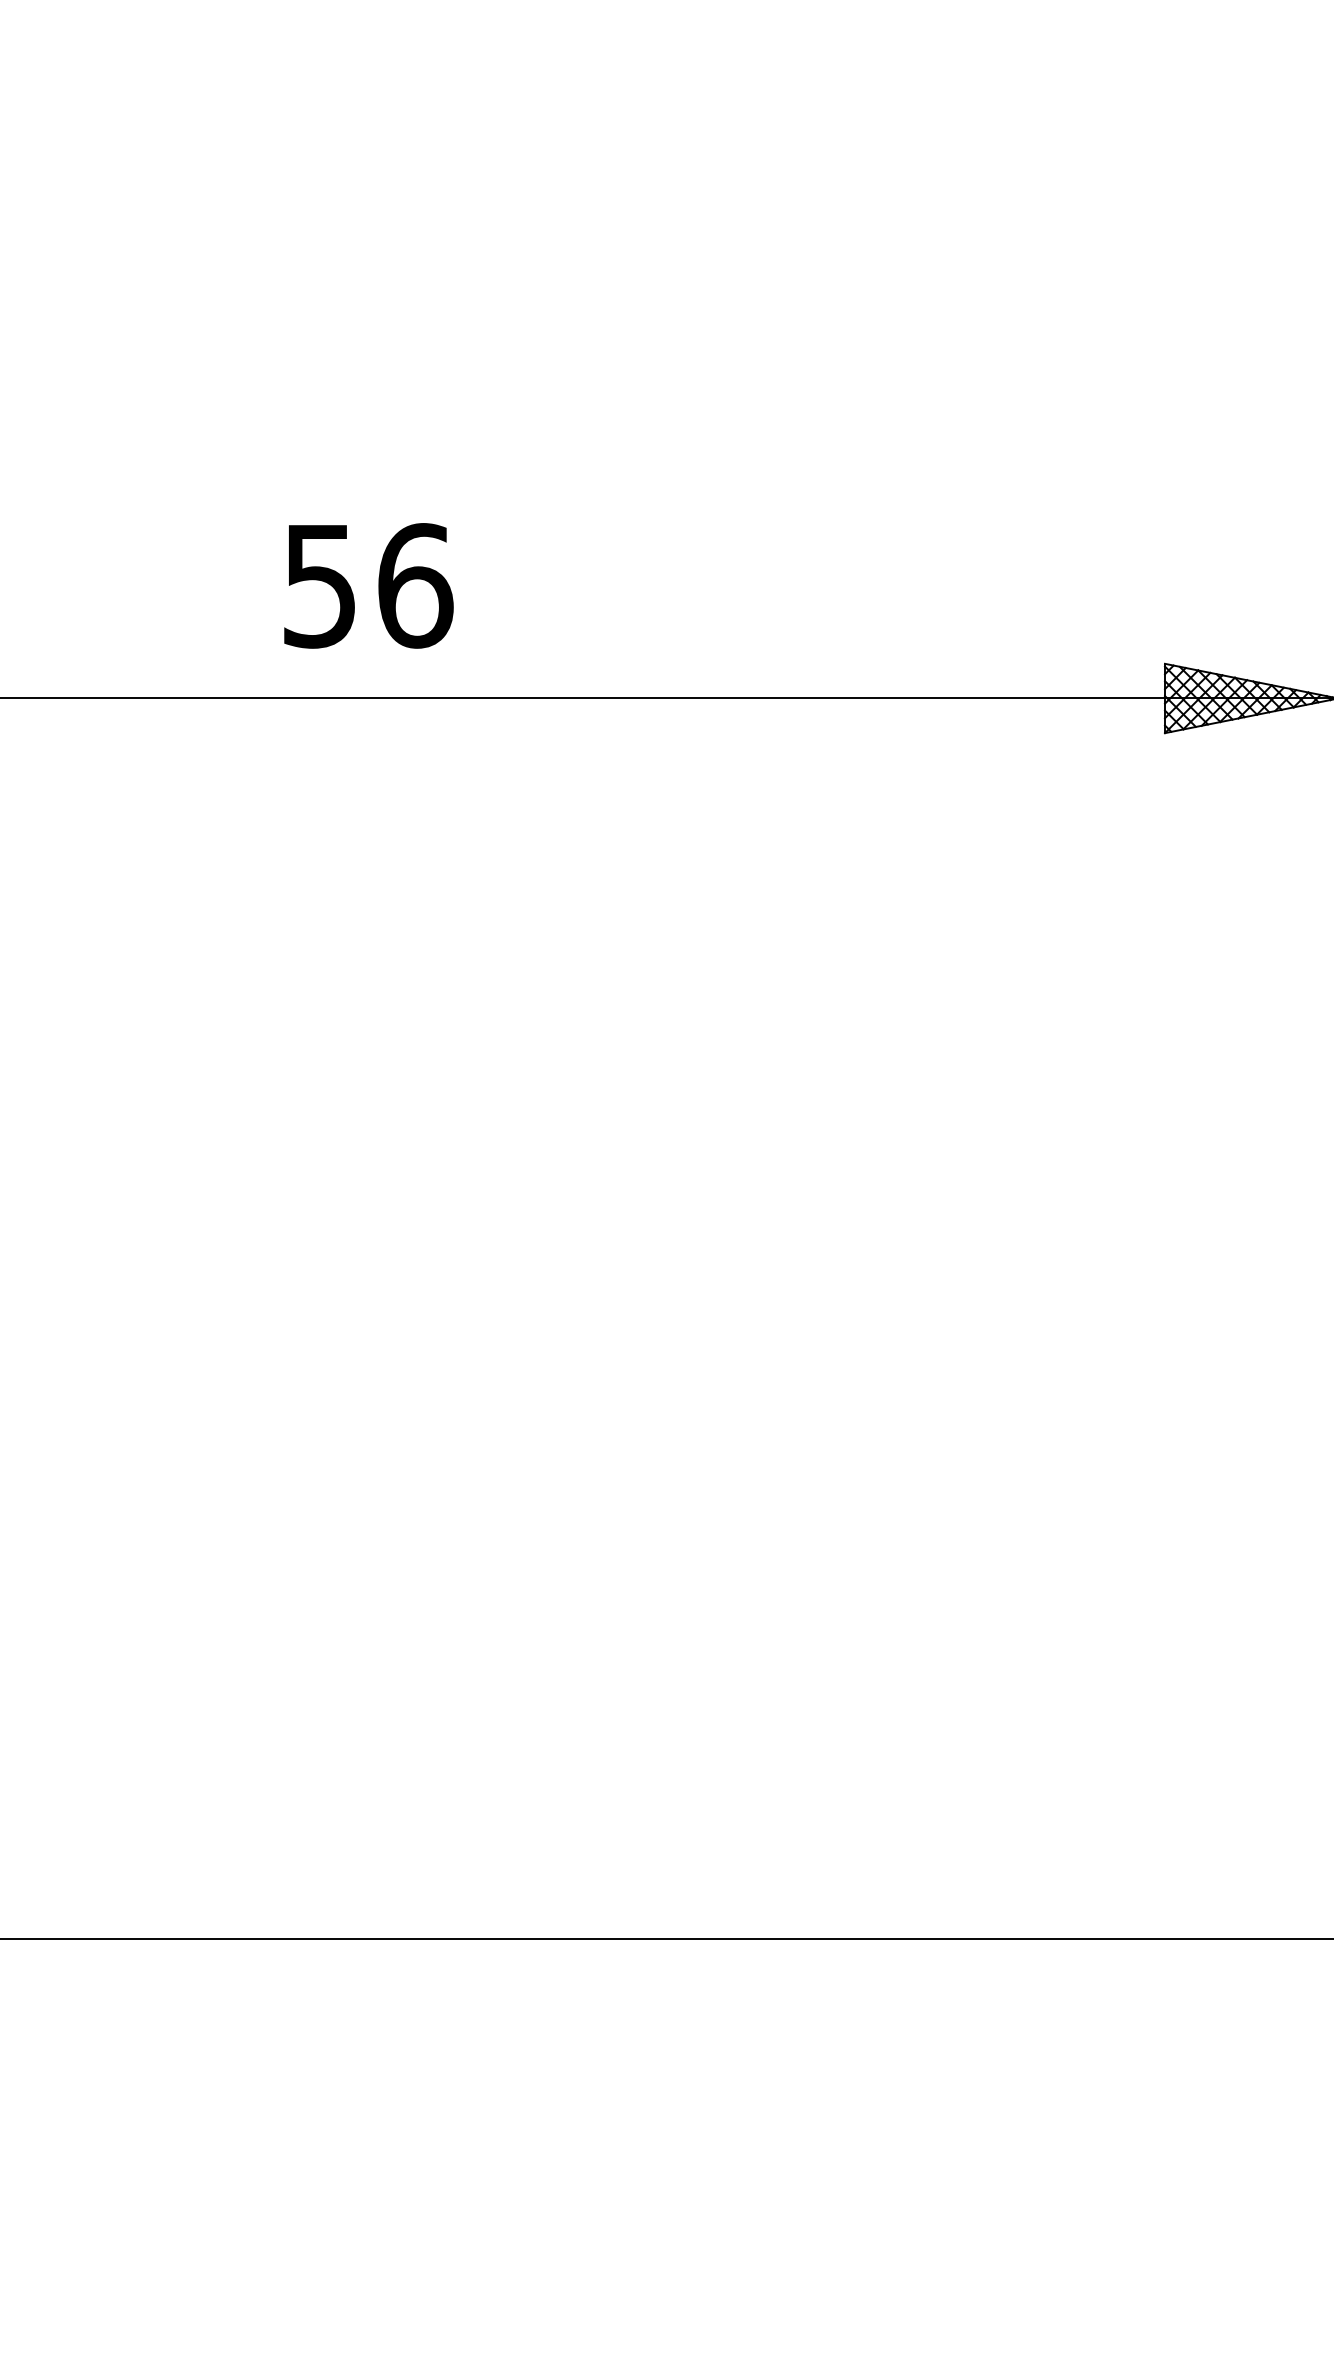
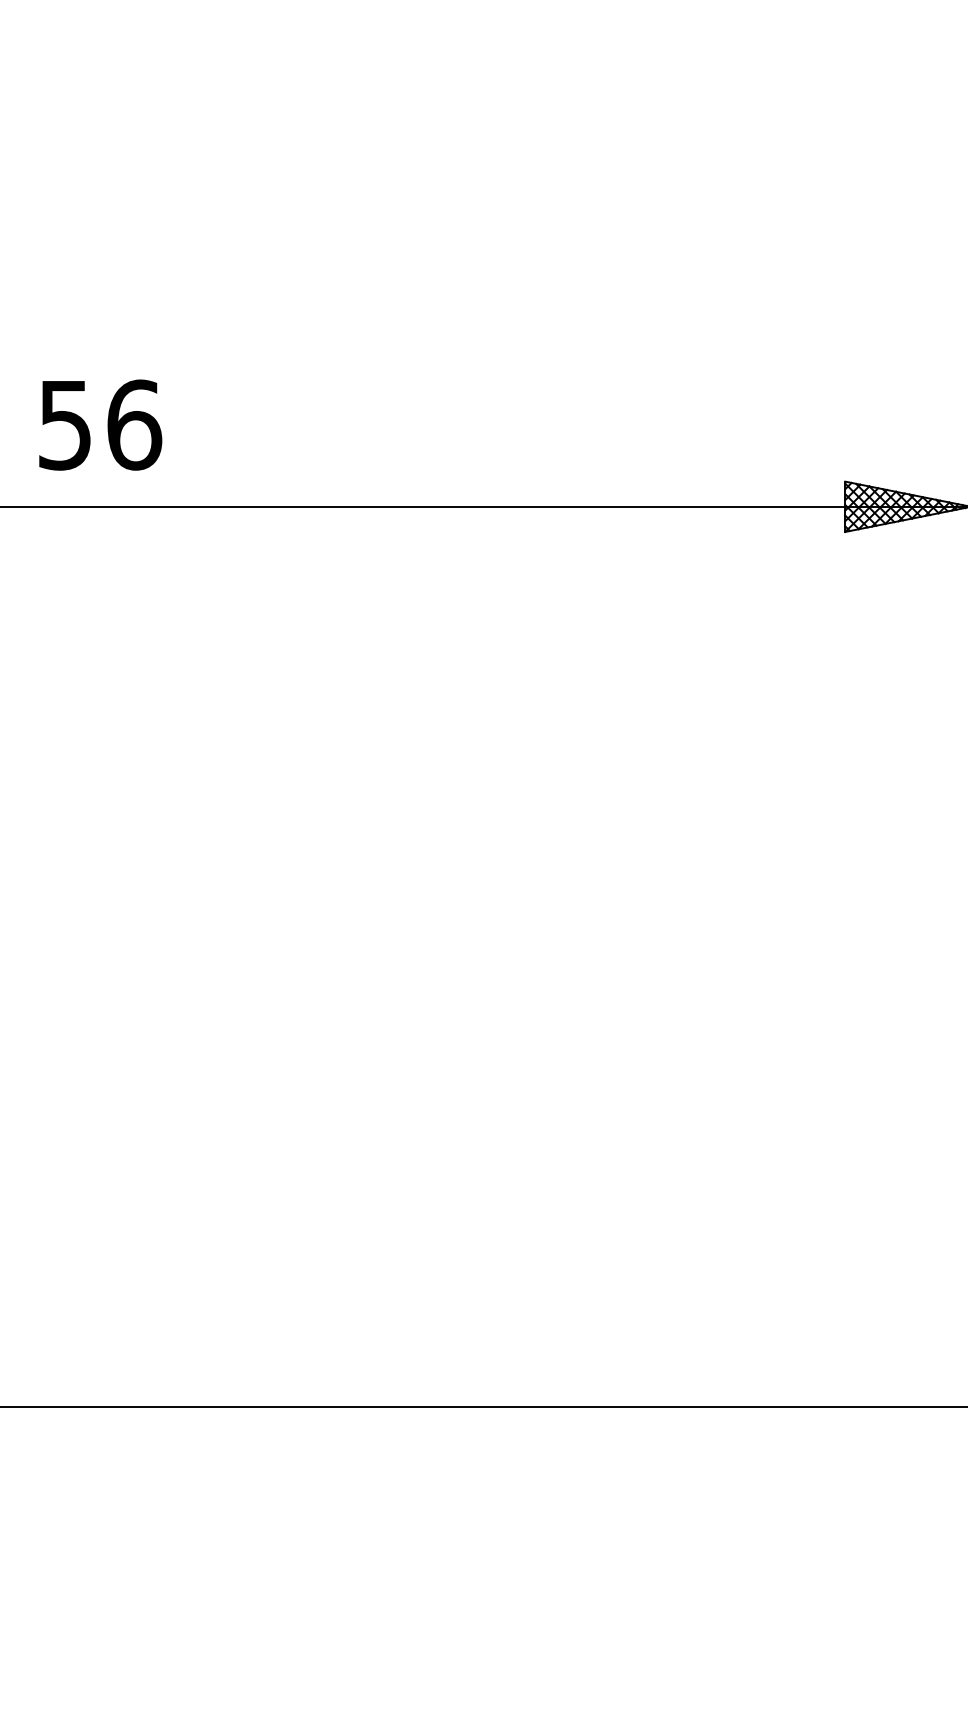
text: (368, 585) -> (100, 424), moved

